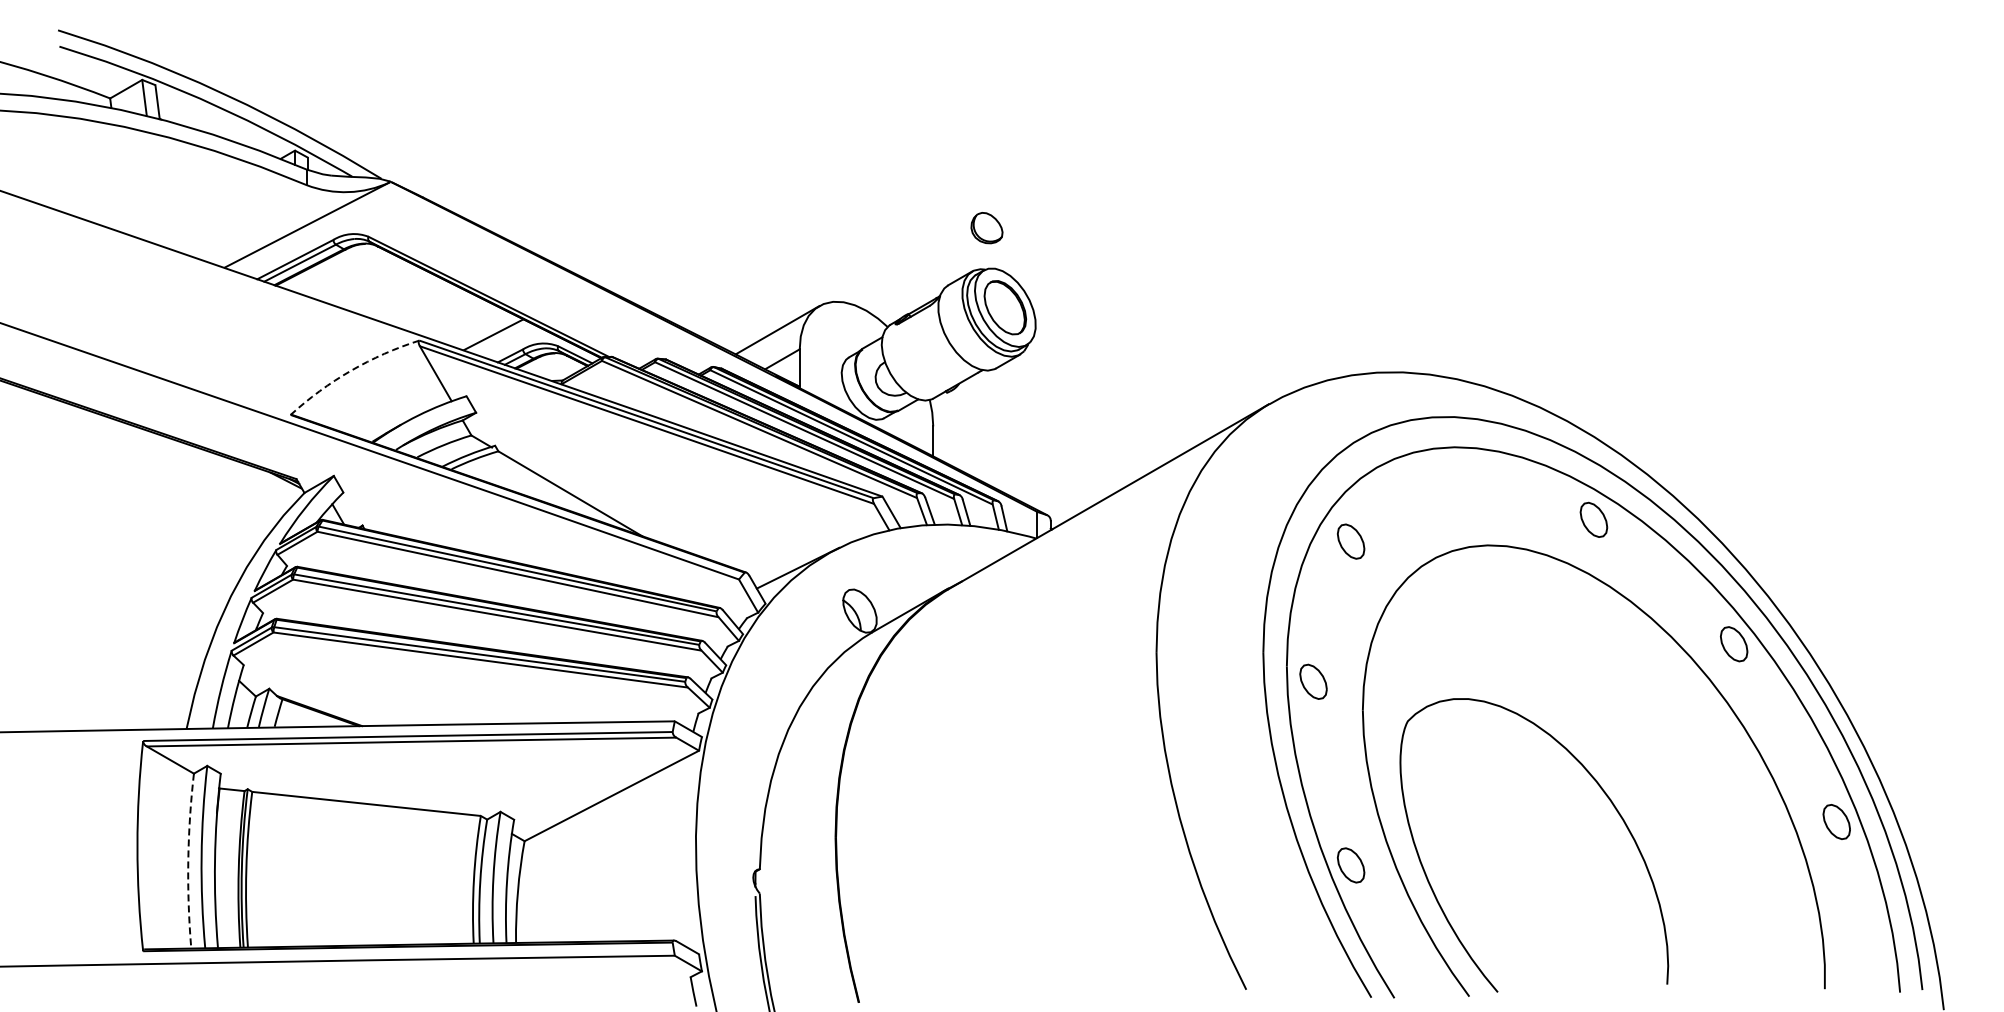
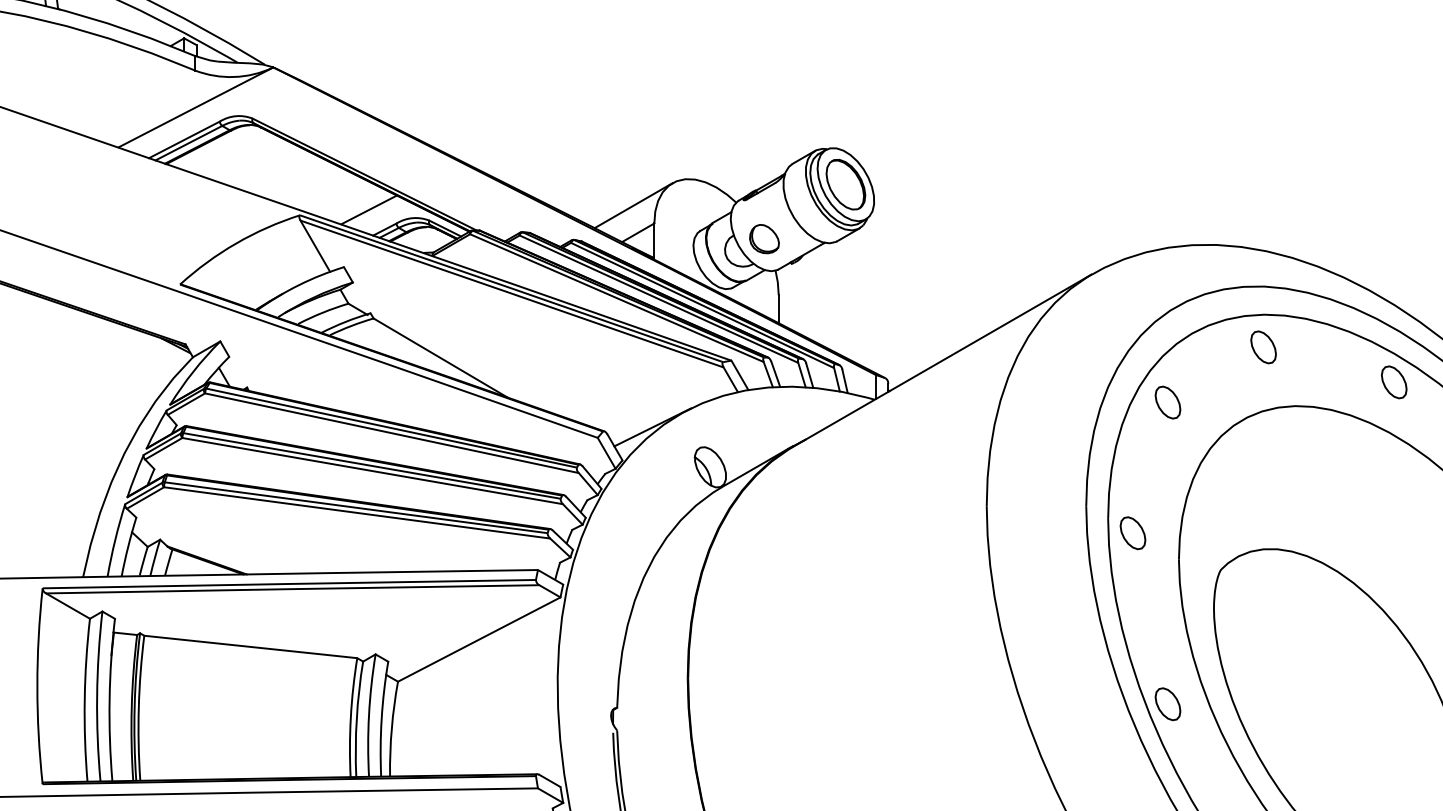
part: (986, 228) -> (764, 239), moved
arc: (351, 370) -> (236, 243), dashed -> solid
part: (1453, 482) -> (1263, 347), added
arc: (188, 860) -> (84, 699), dashed -> solid

